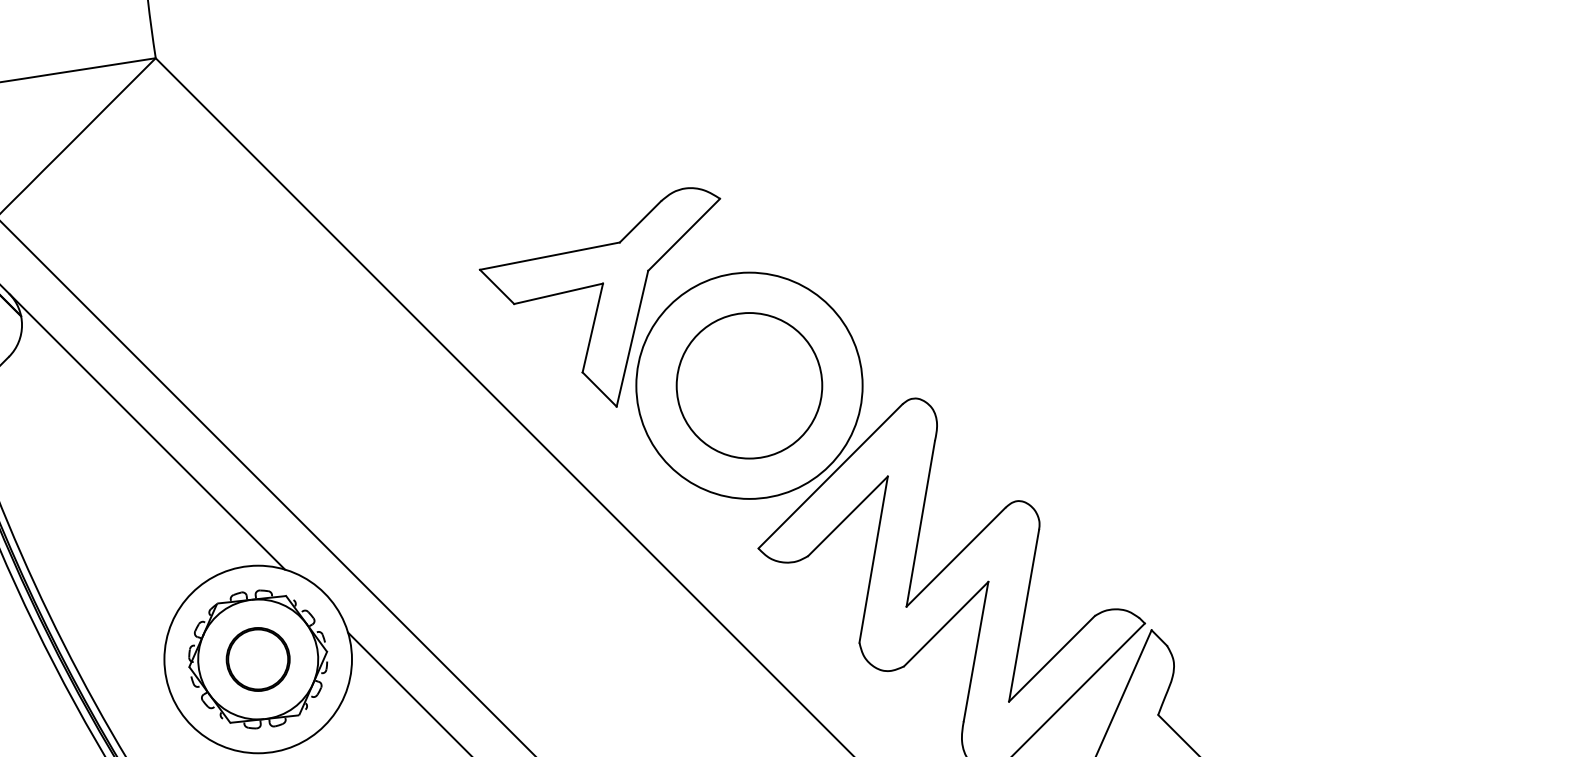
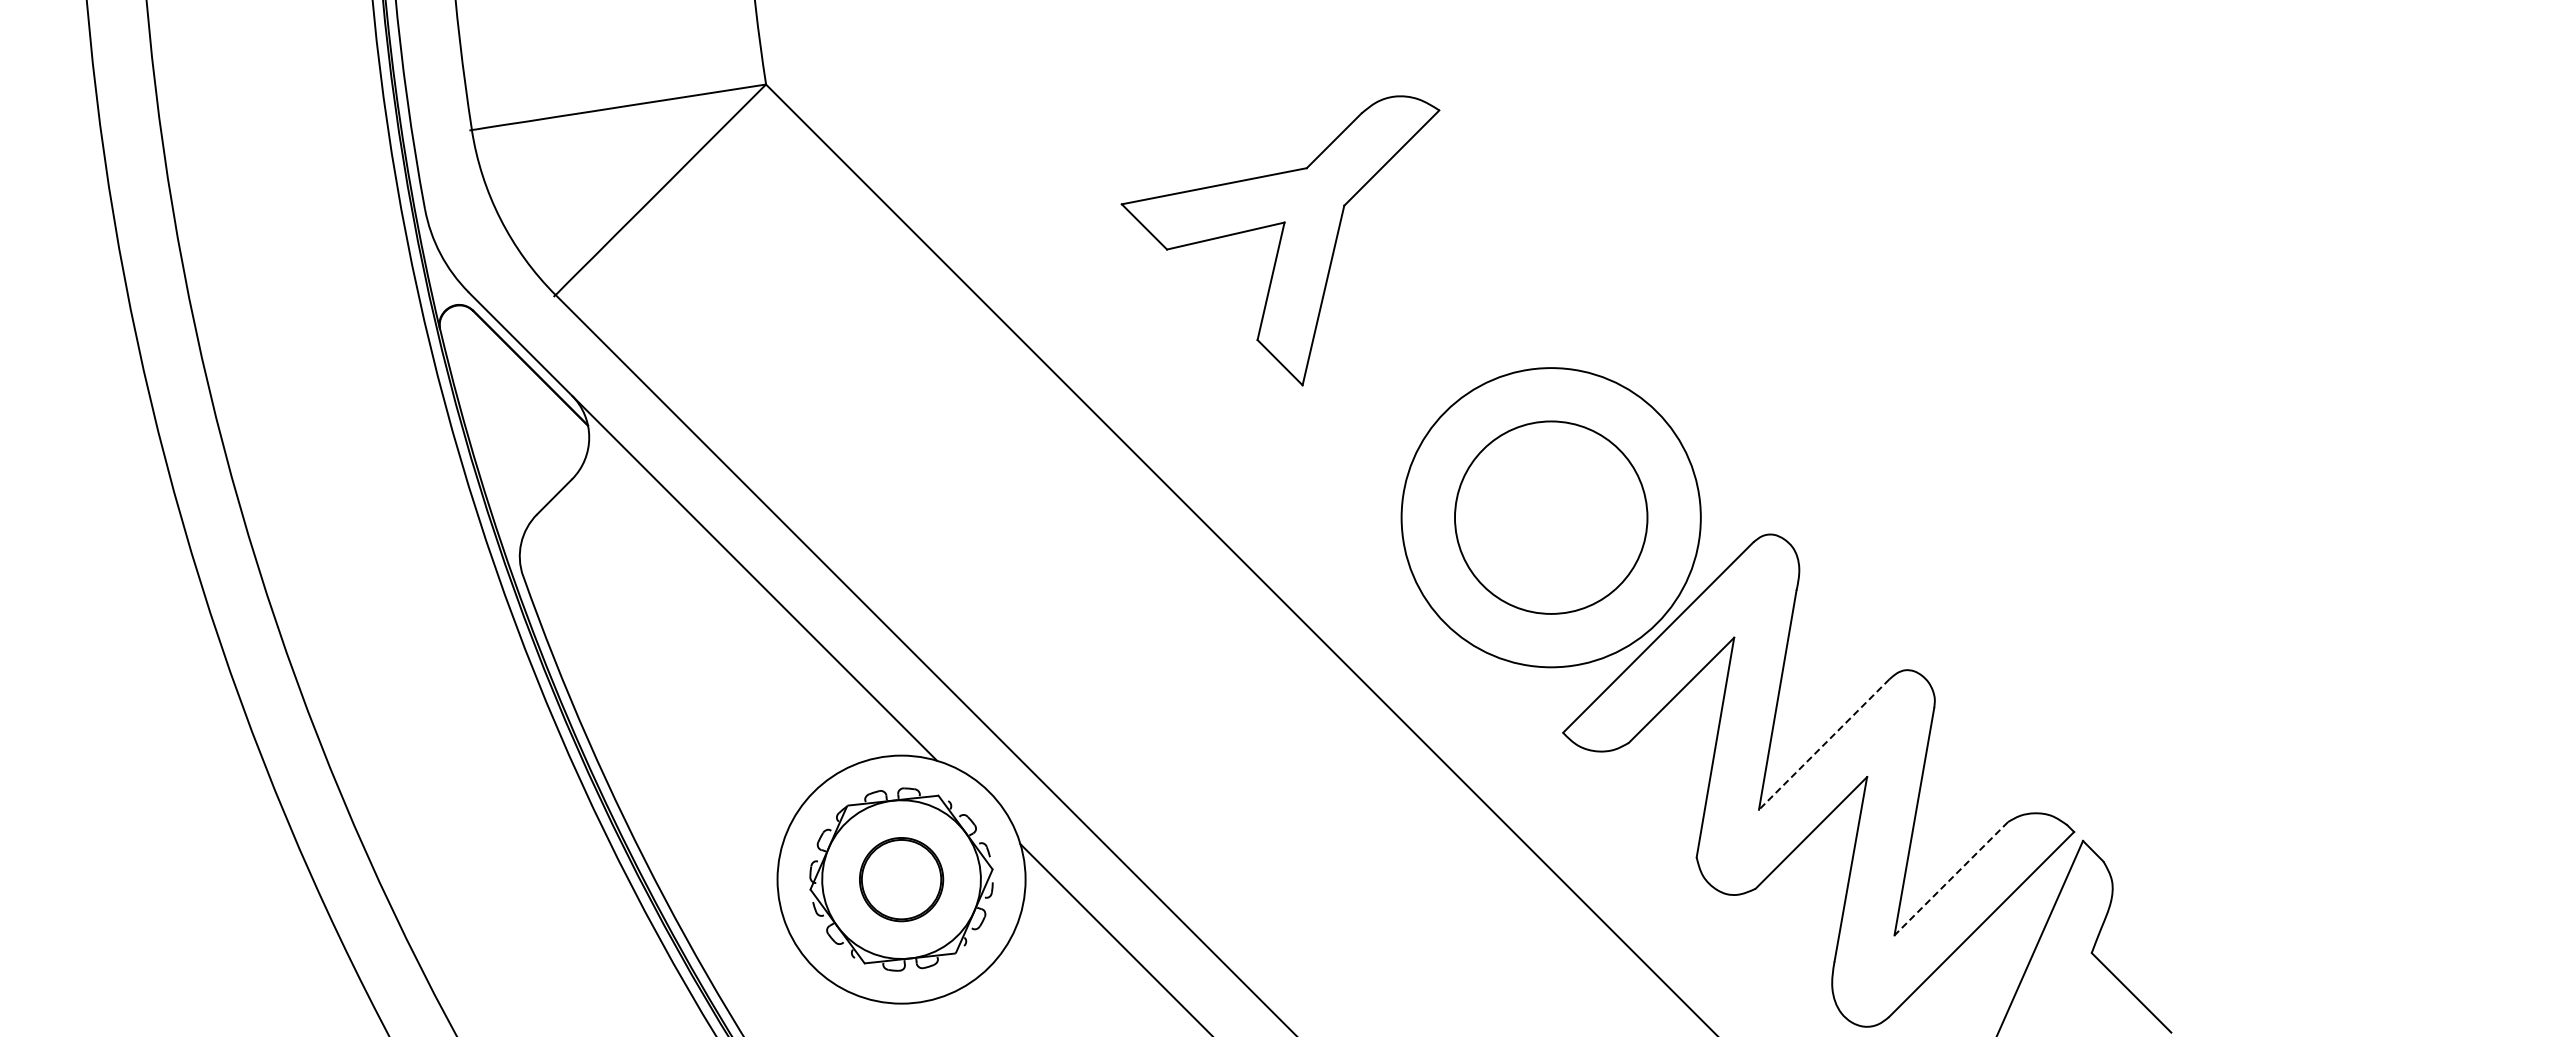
part: (599, 297) -> (1280, 240), moved
line: (955, 557) -> (1823, 744), solid -> dashed
line: (1051, 659) -> (1950, 879), solid -> dashed

